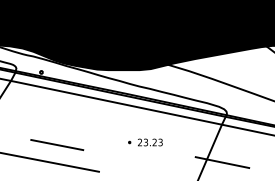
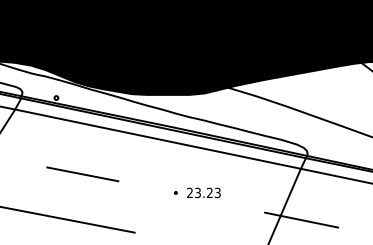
line: (57, 145) -> (82, 174), moved

